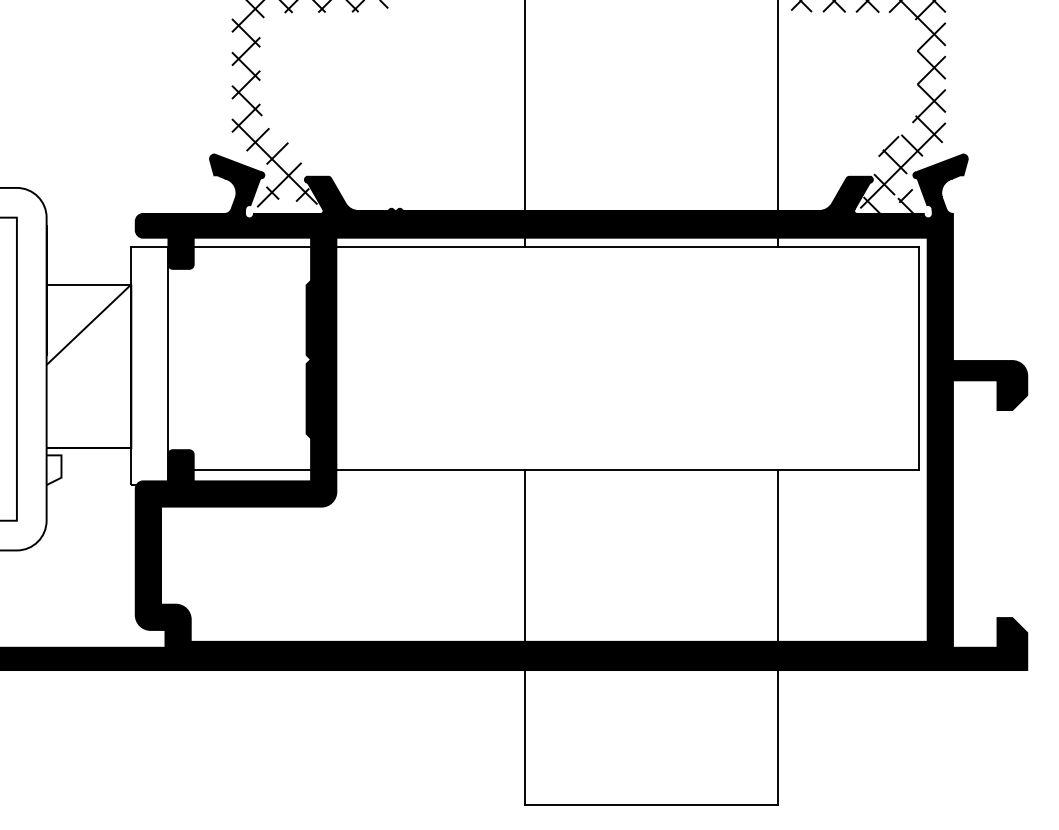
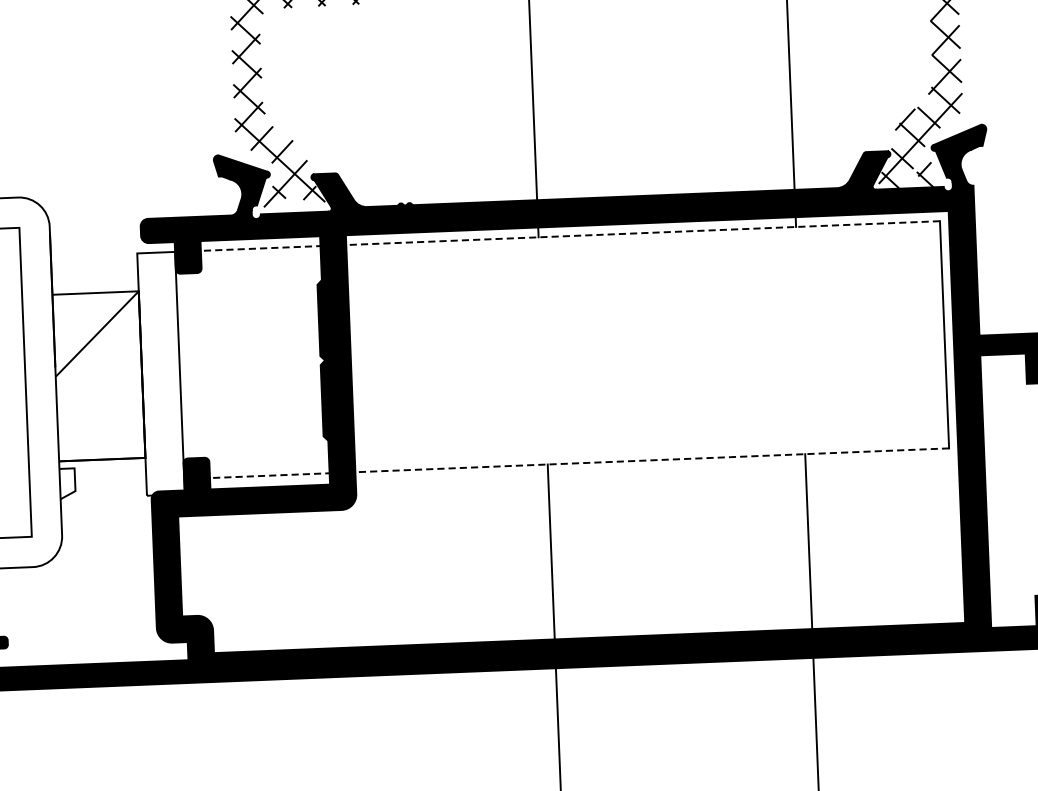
line: (543, 247) -> (557, 236), solid -> dashed
line: (543, 470) -> (566, 464), solid -> dashed

